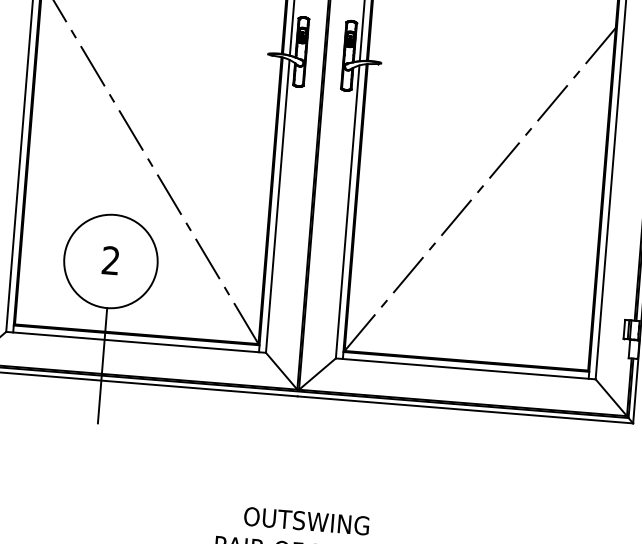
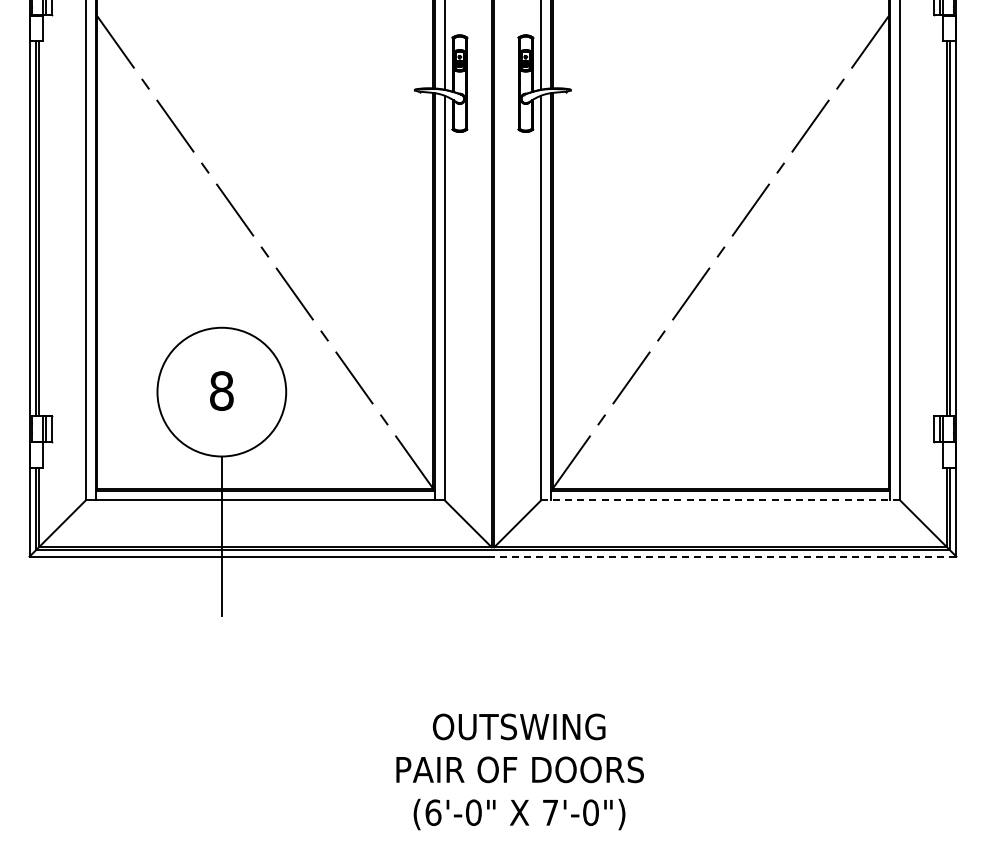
text: (110, 260) -> (221, 390), 2 -> 8
line: (465, 369) -> (720, 500), solid -> dashed
line: (465, 409) -> (724, 556), solid -> dashed

